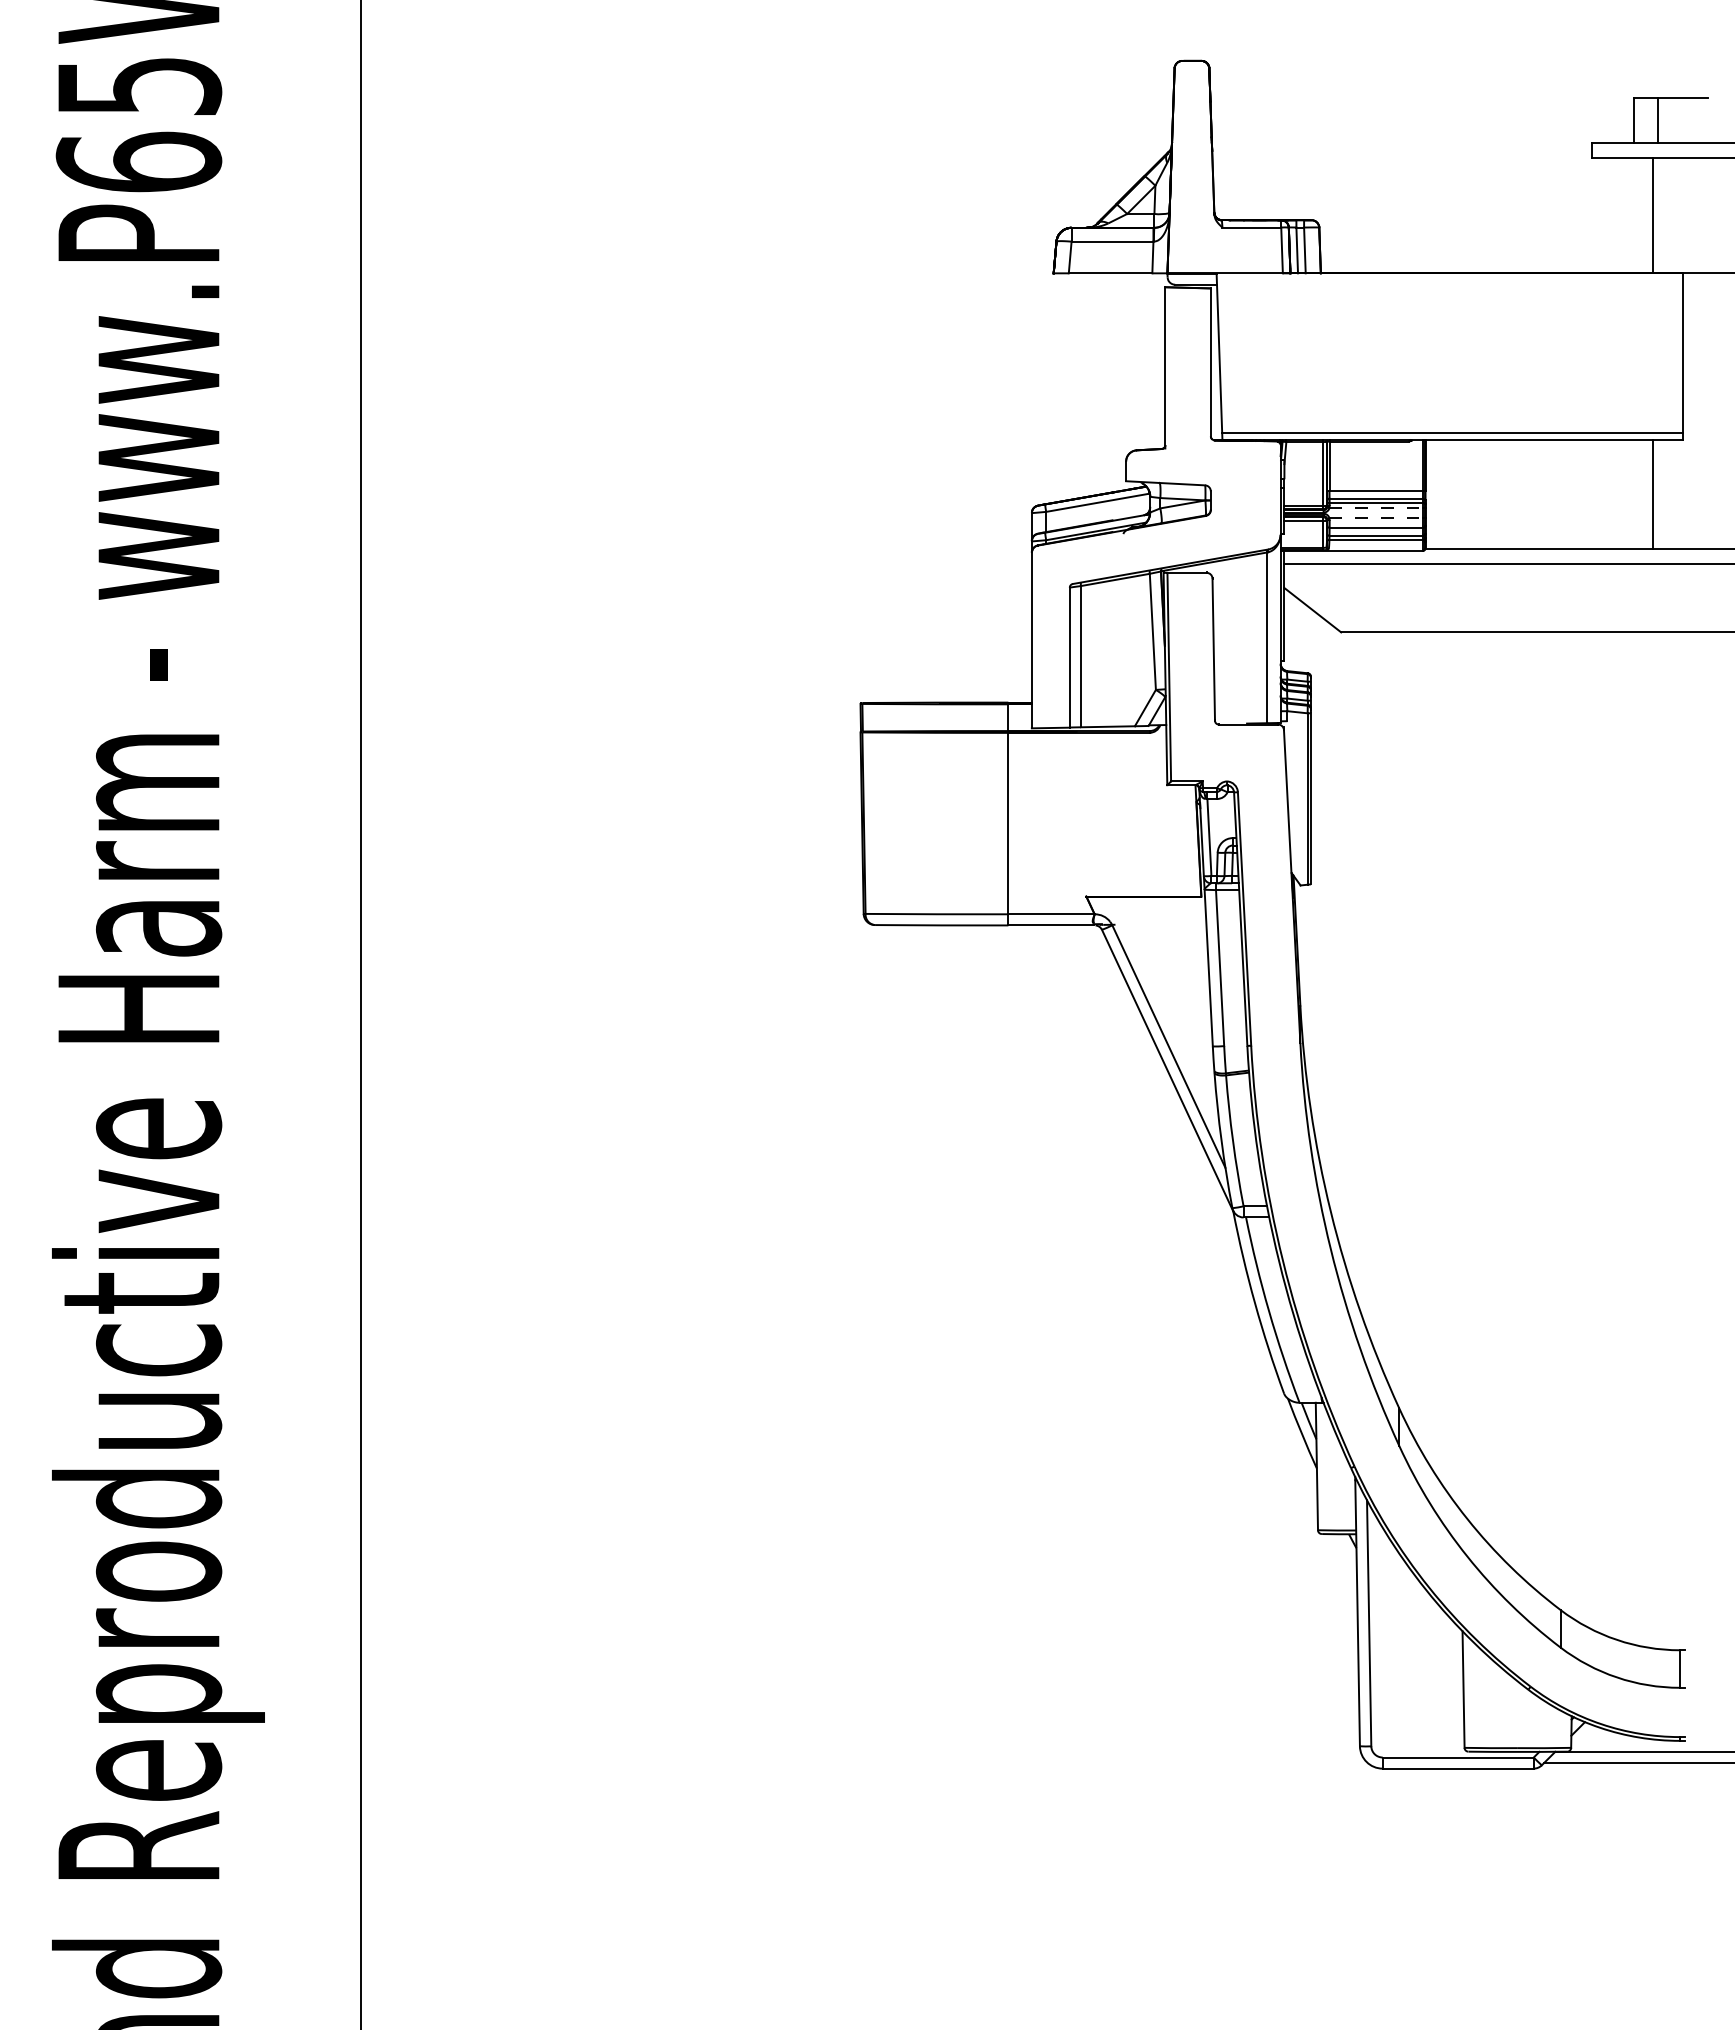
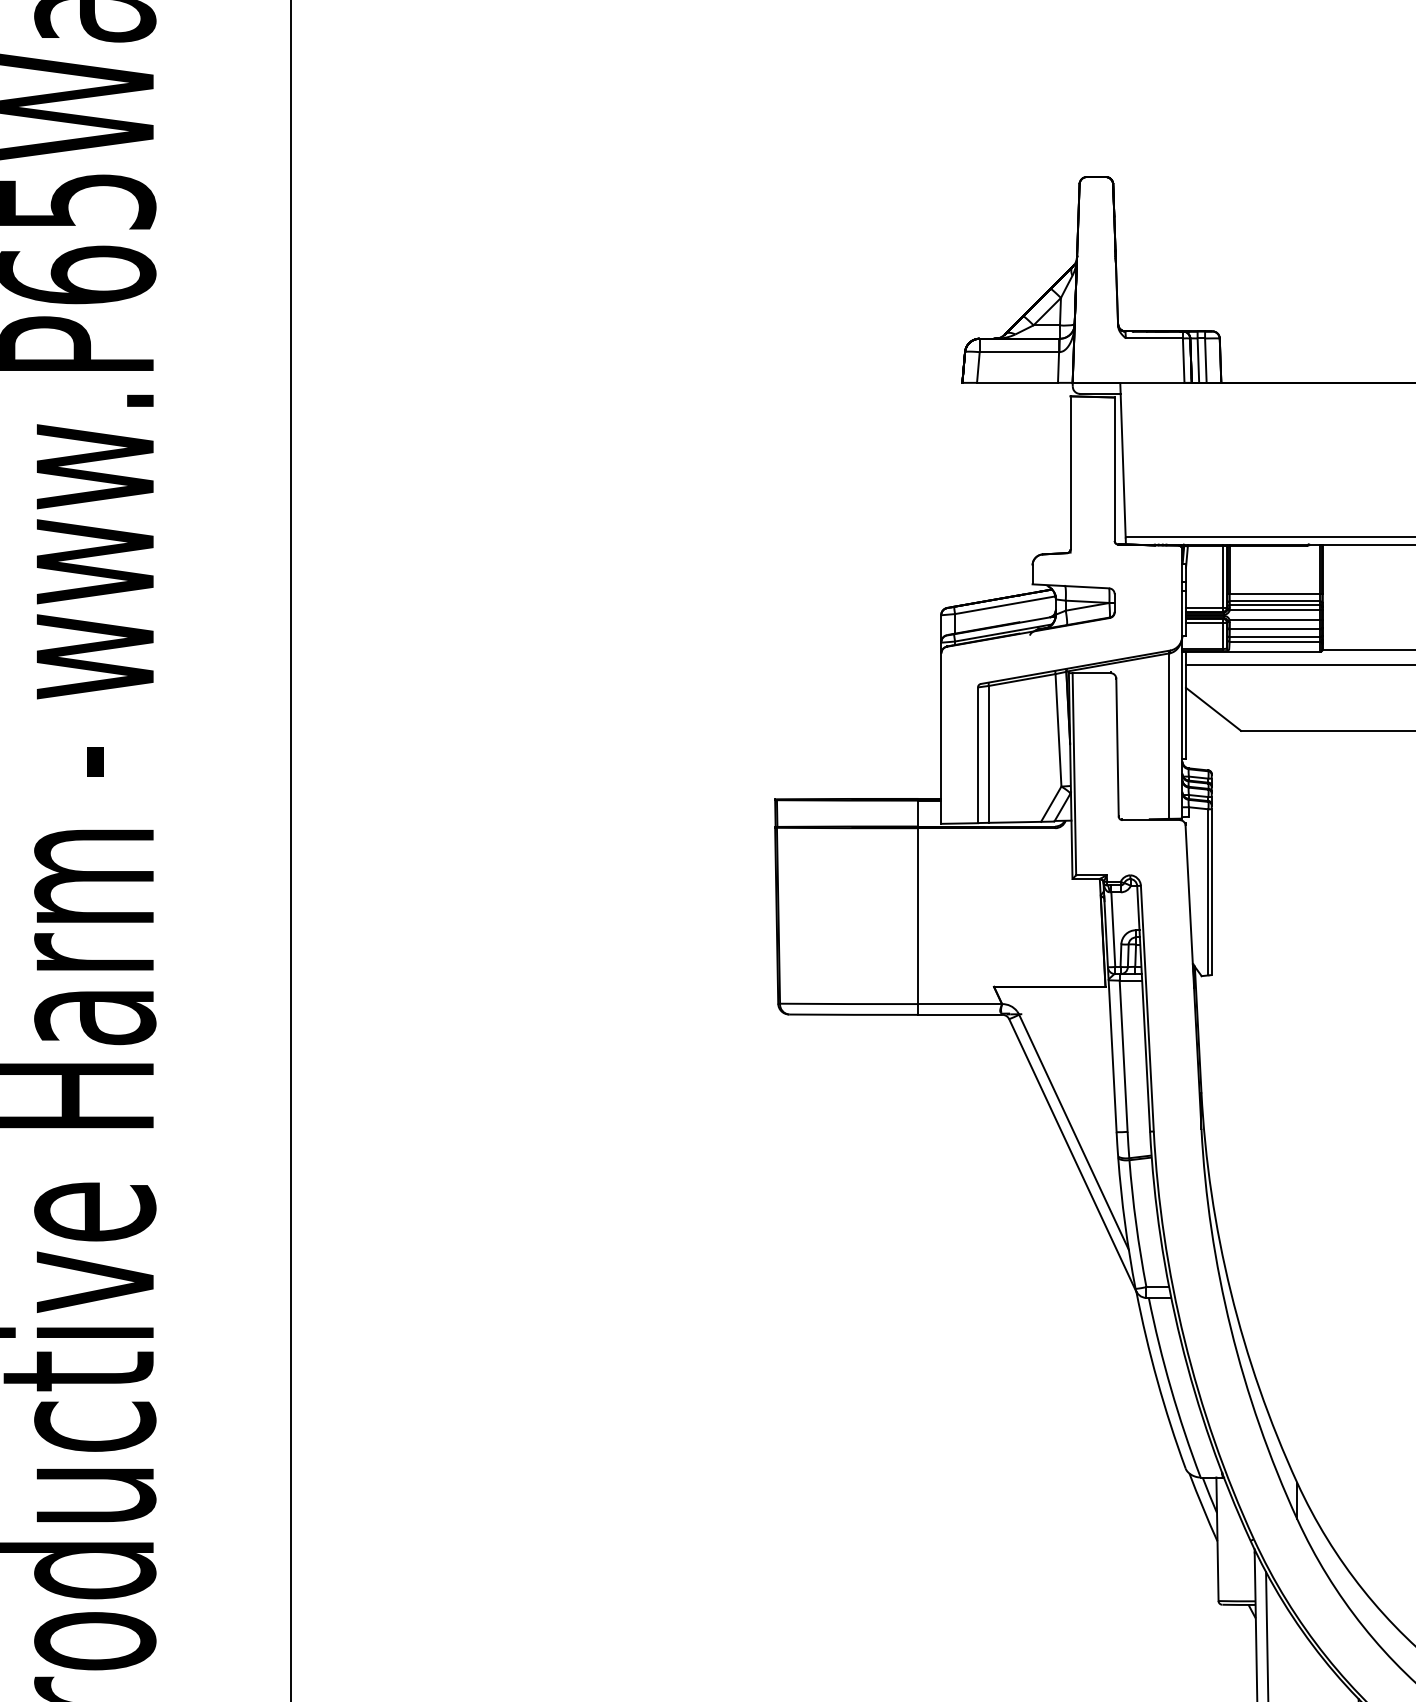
line: (1376, 507) -> (1275, 609), dashed -> solid
line: (1376, 518) -> (1275, 620), dashed -> solid

